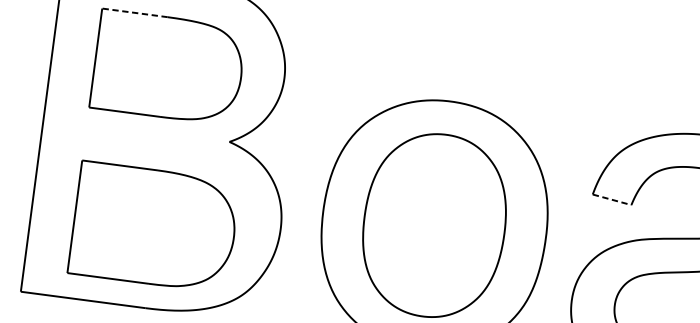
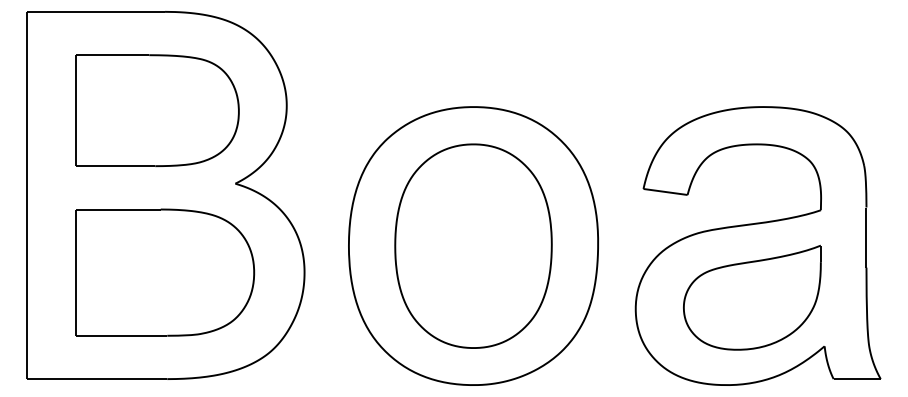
line: (134, 13) -> (112, 55), dashed -> solid
line: (612, 200) -> (666, 192), dashed -> solid
part: (154, 227) -> (165, 272), moved

